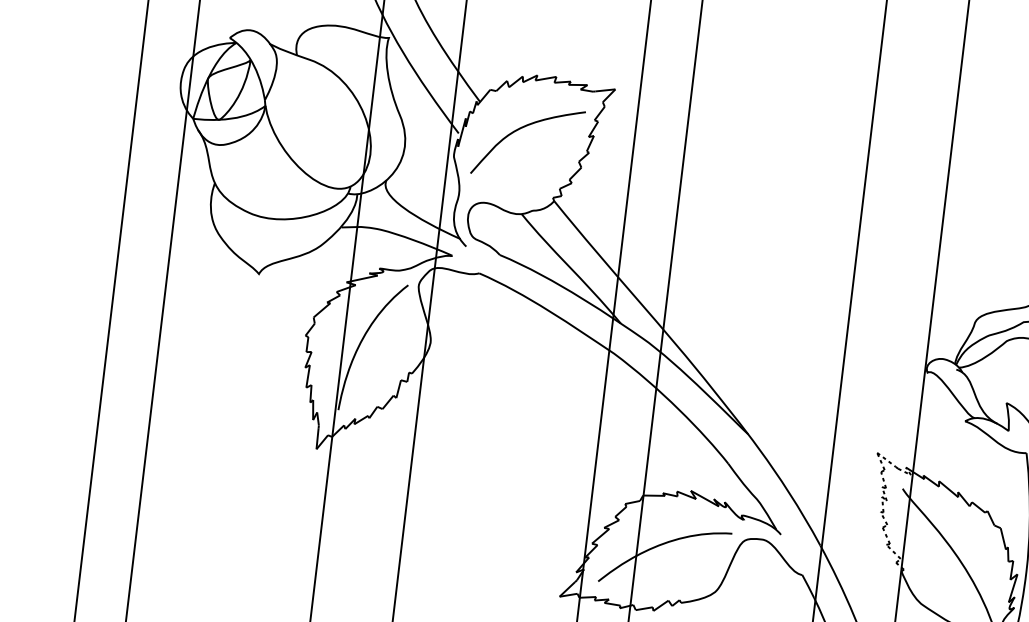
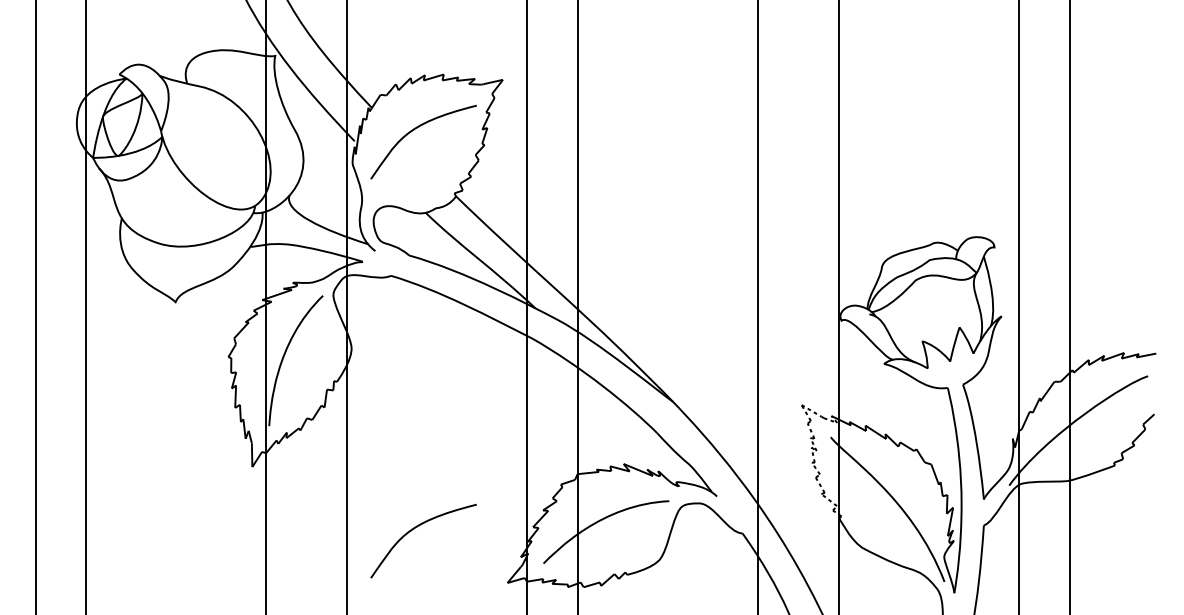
curve: (472, 531) -> (414, 529), added

